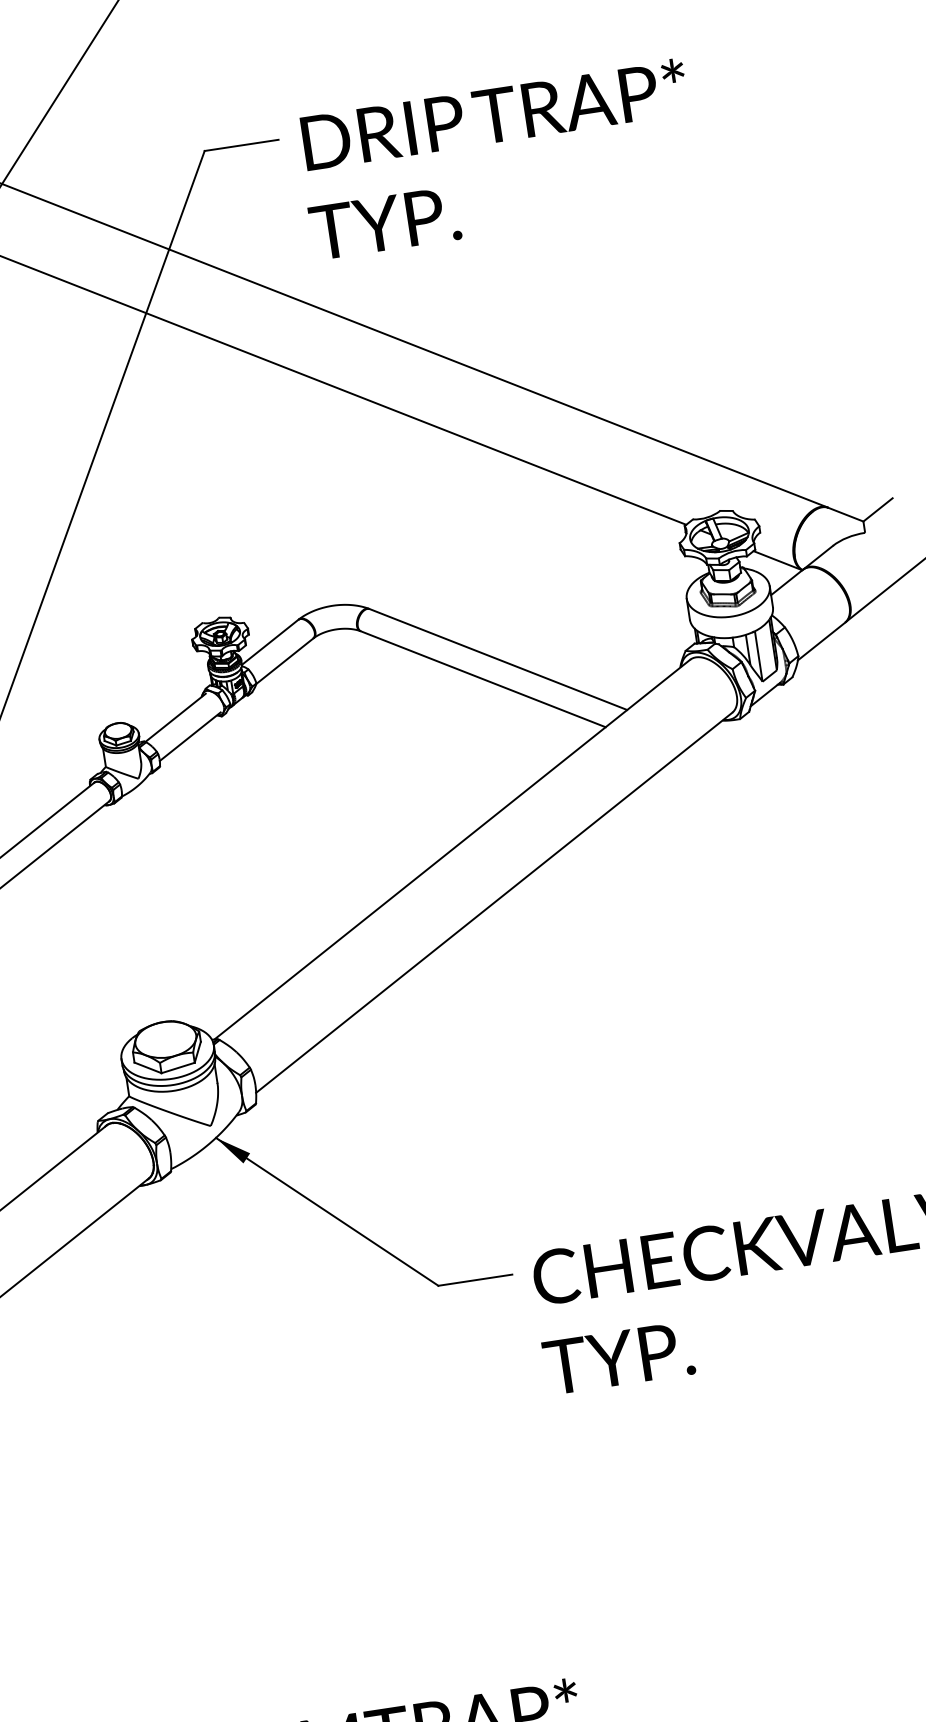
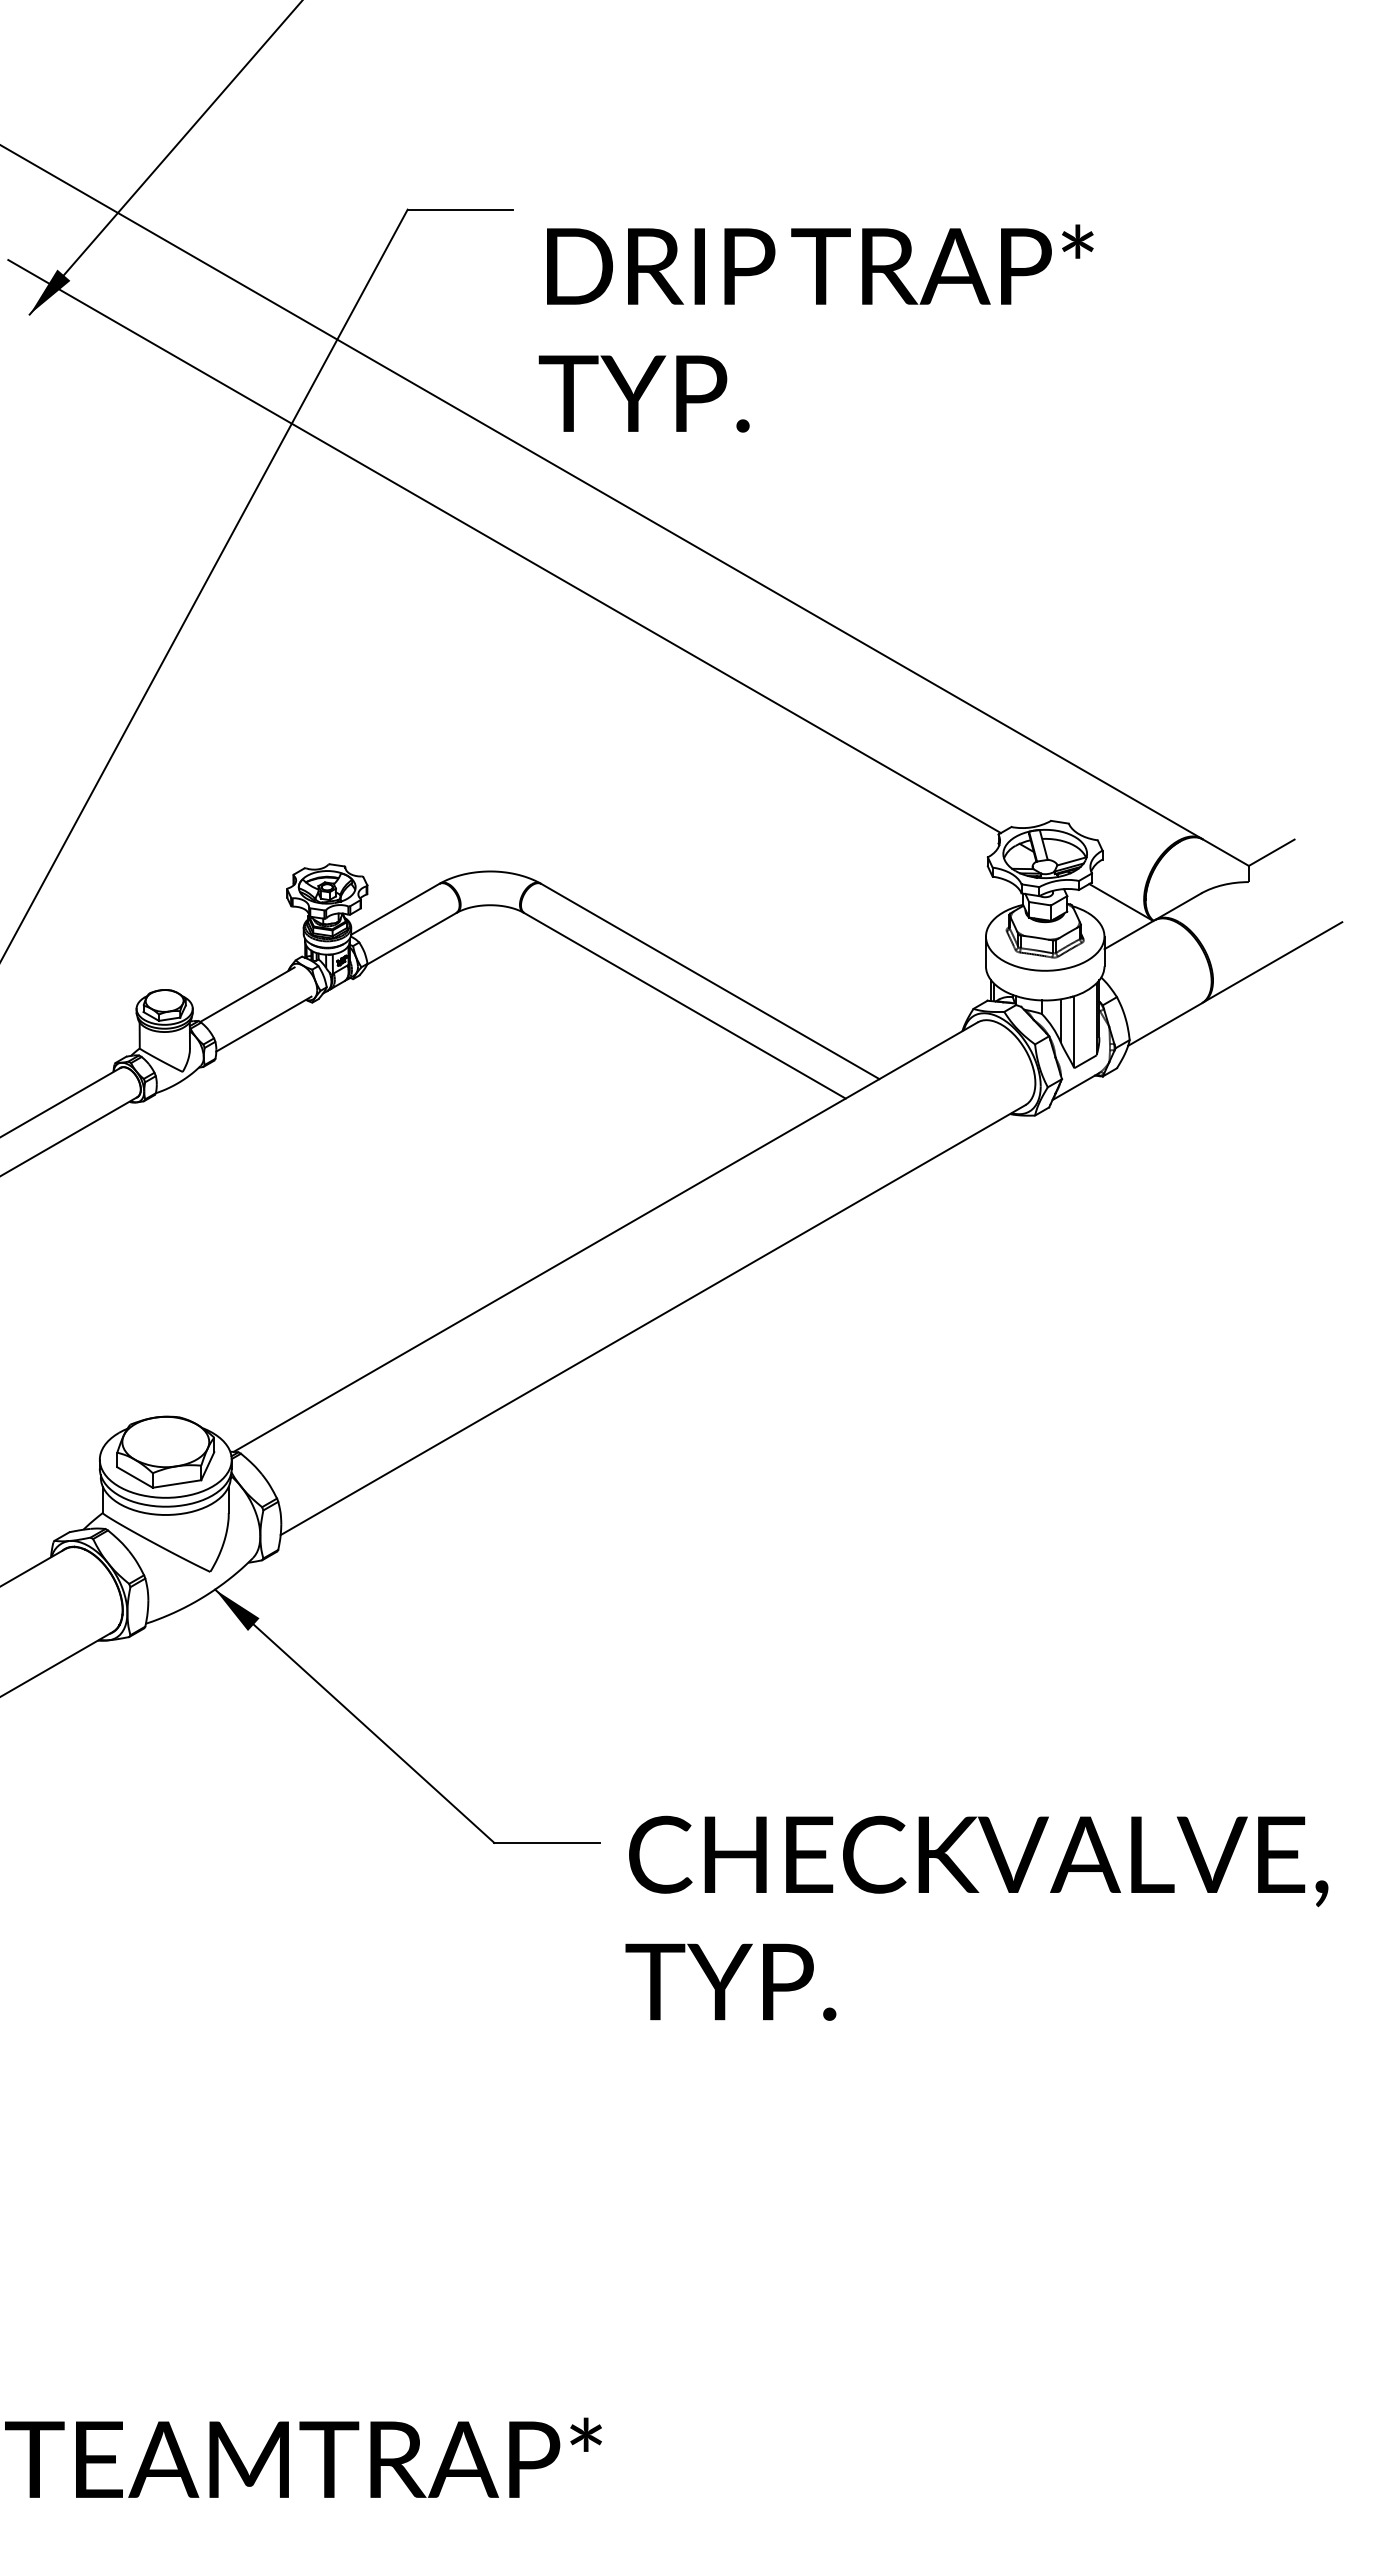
text: (498, 159) -> (815, 328), moved

